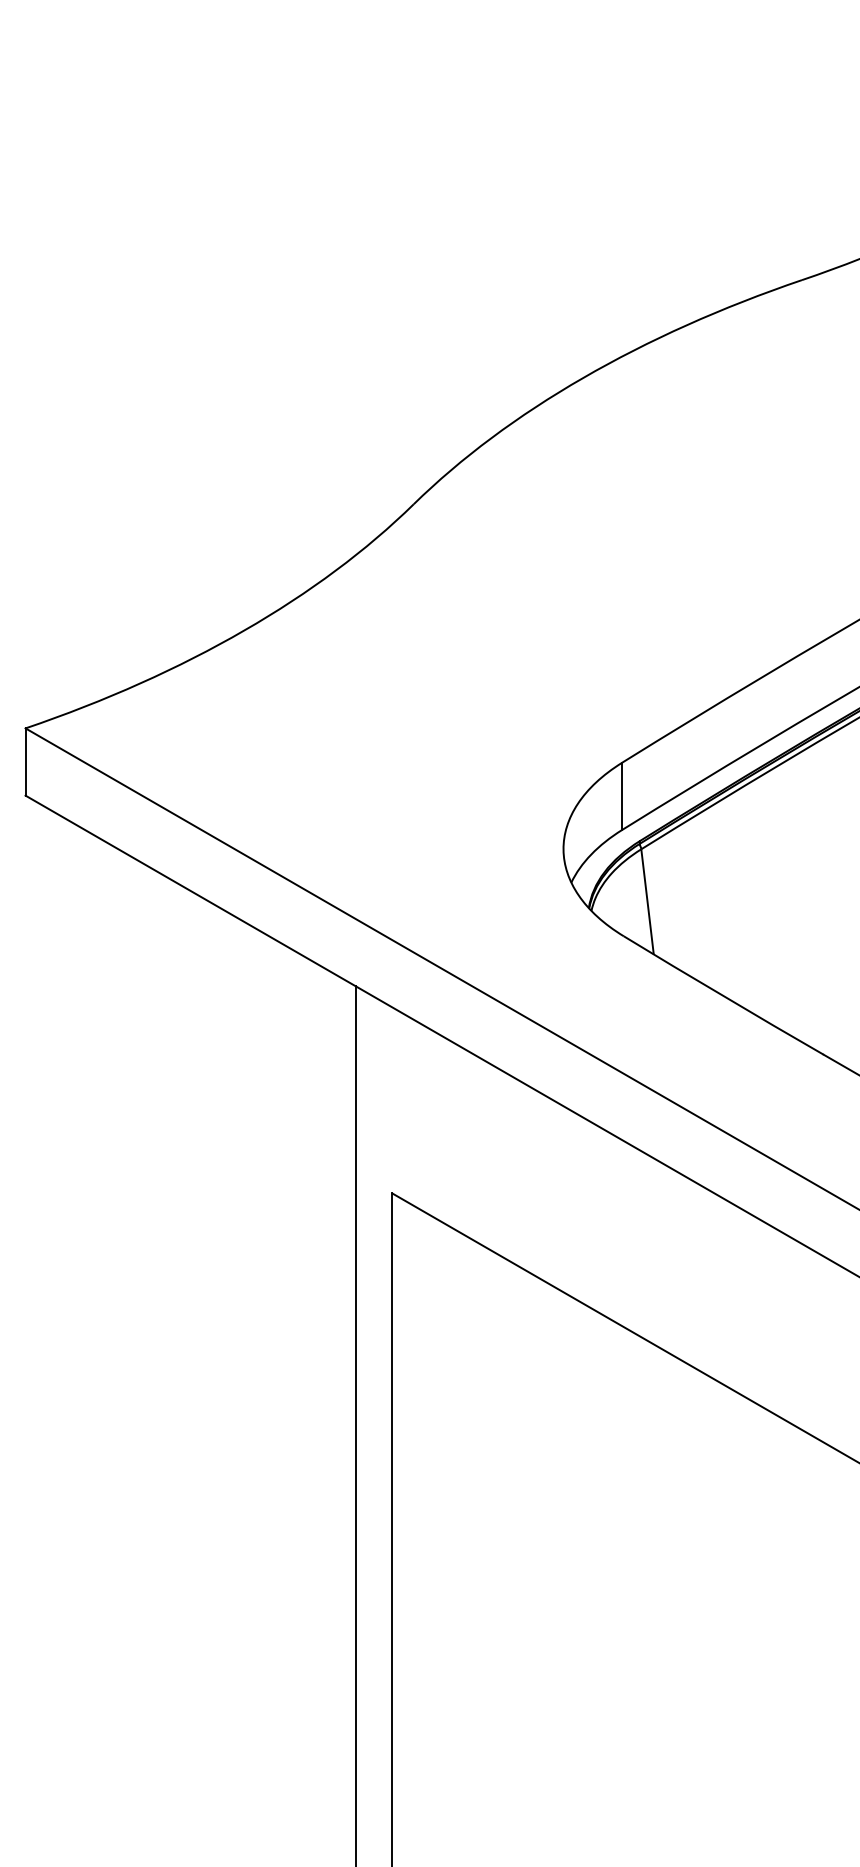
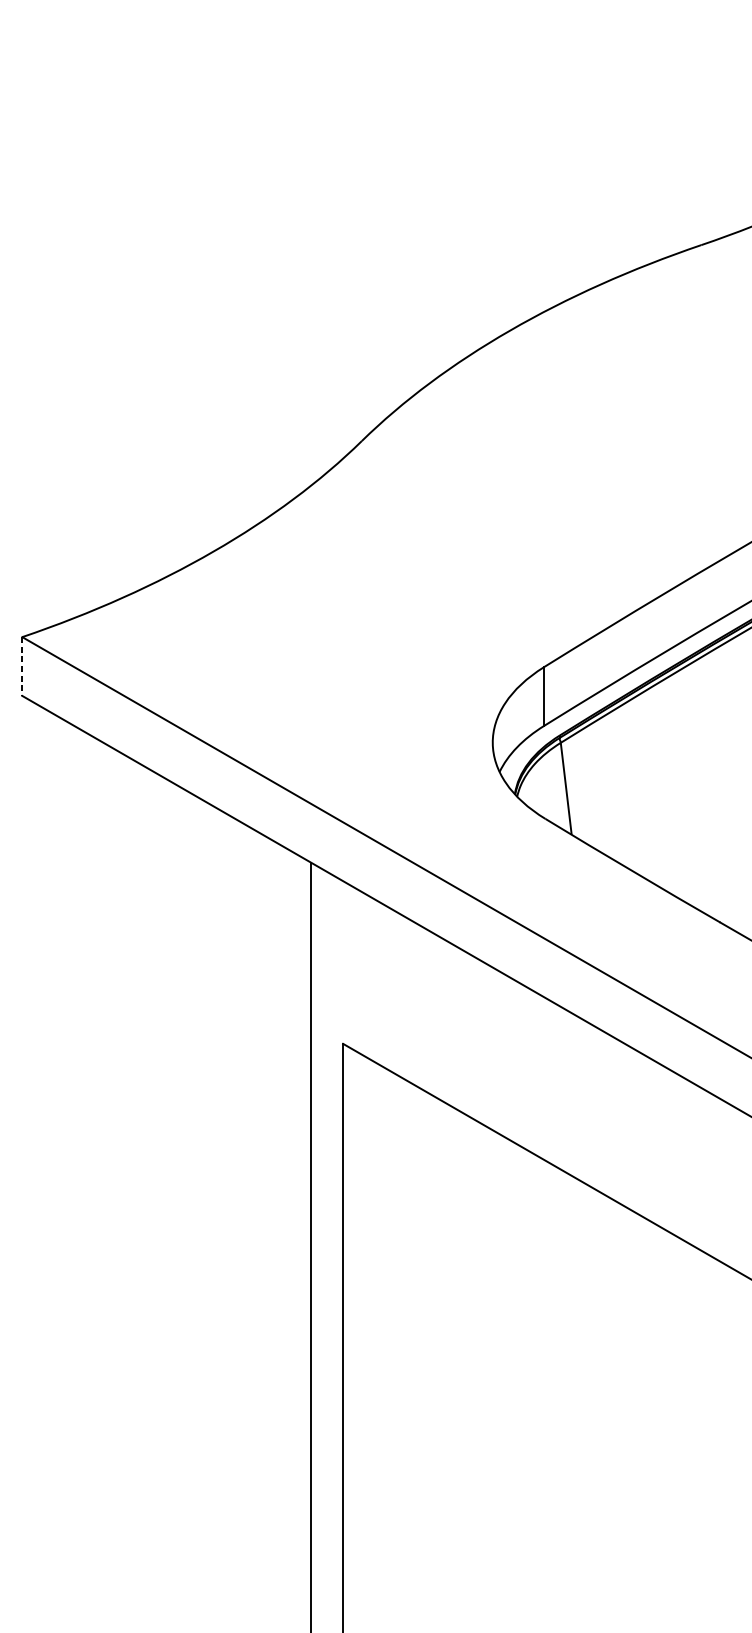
line: (25, 762) -> (22, 666), solid -> dashed

